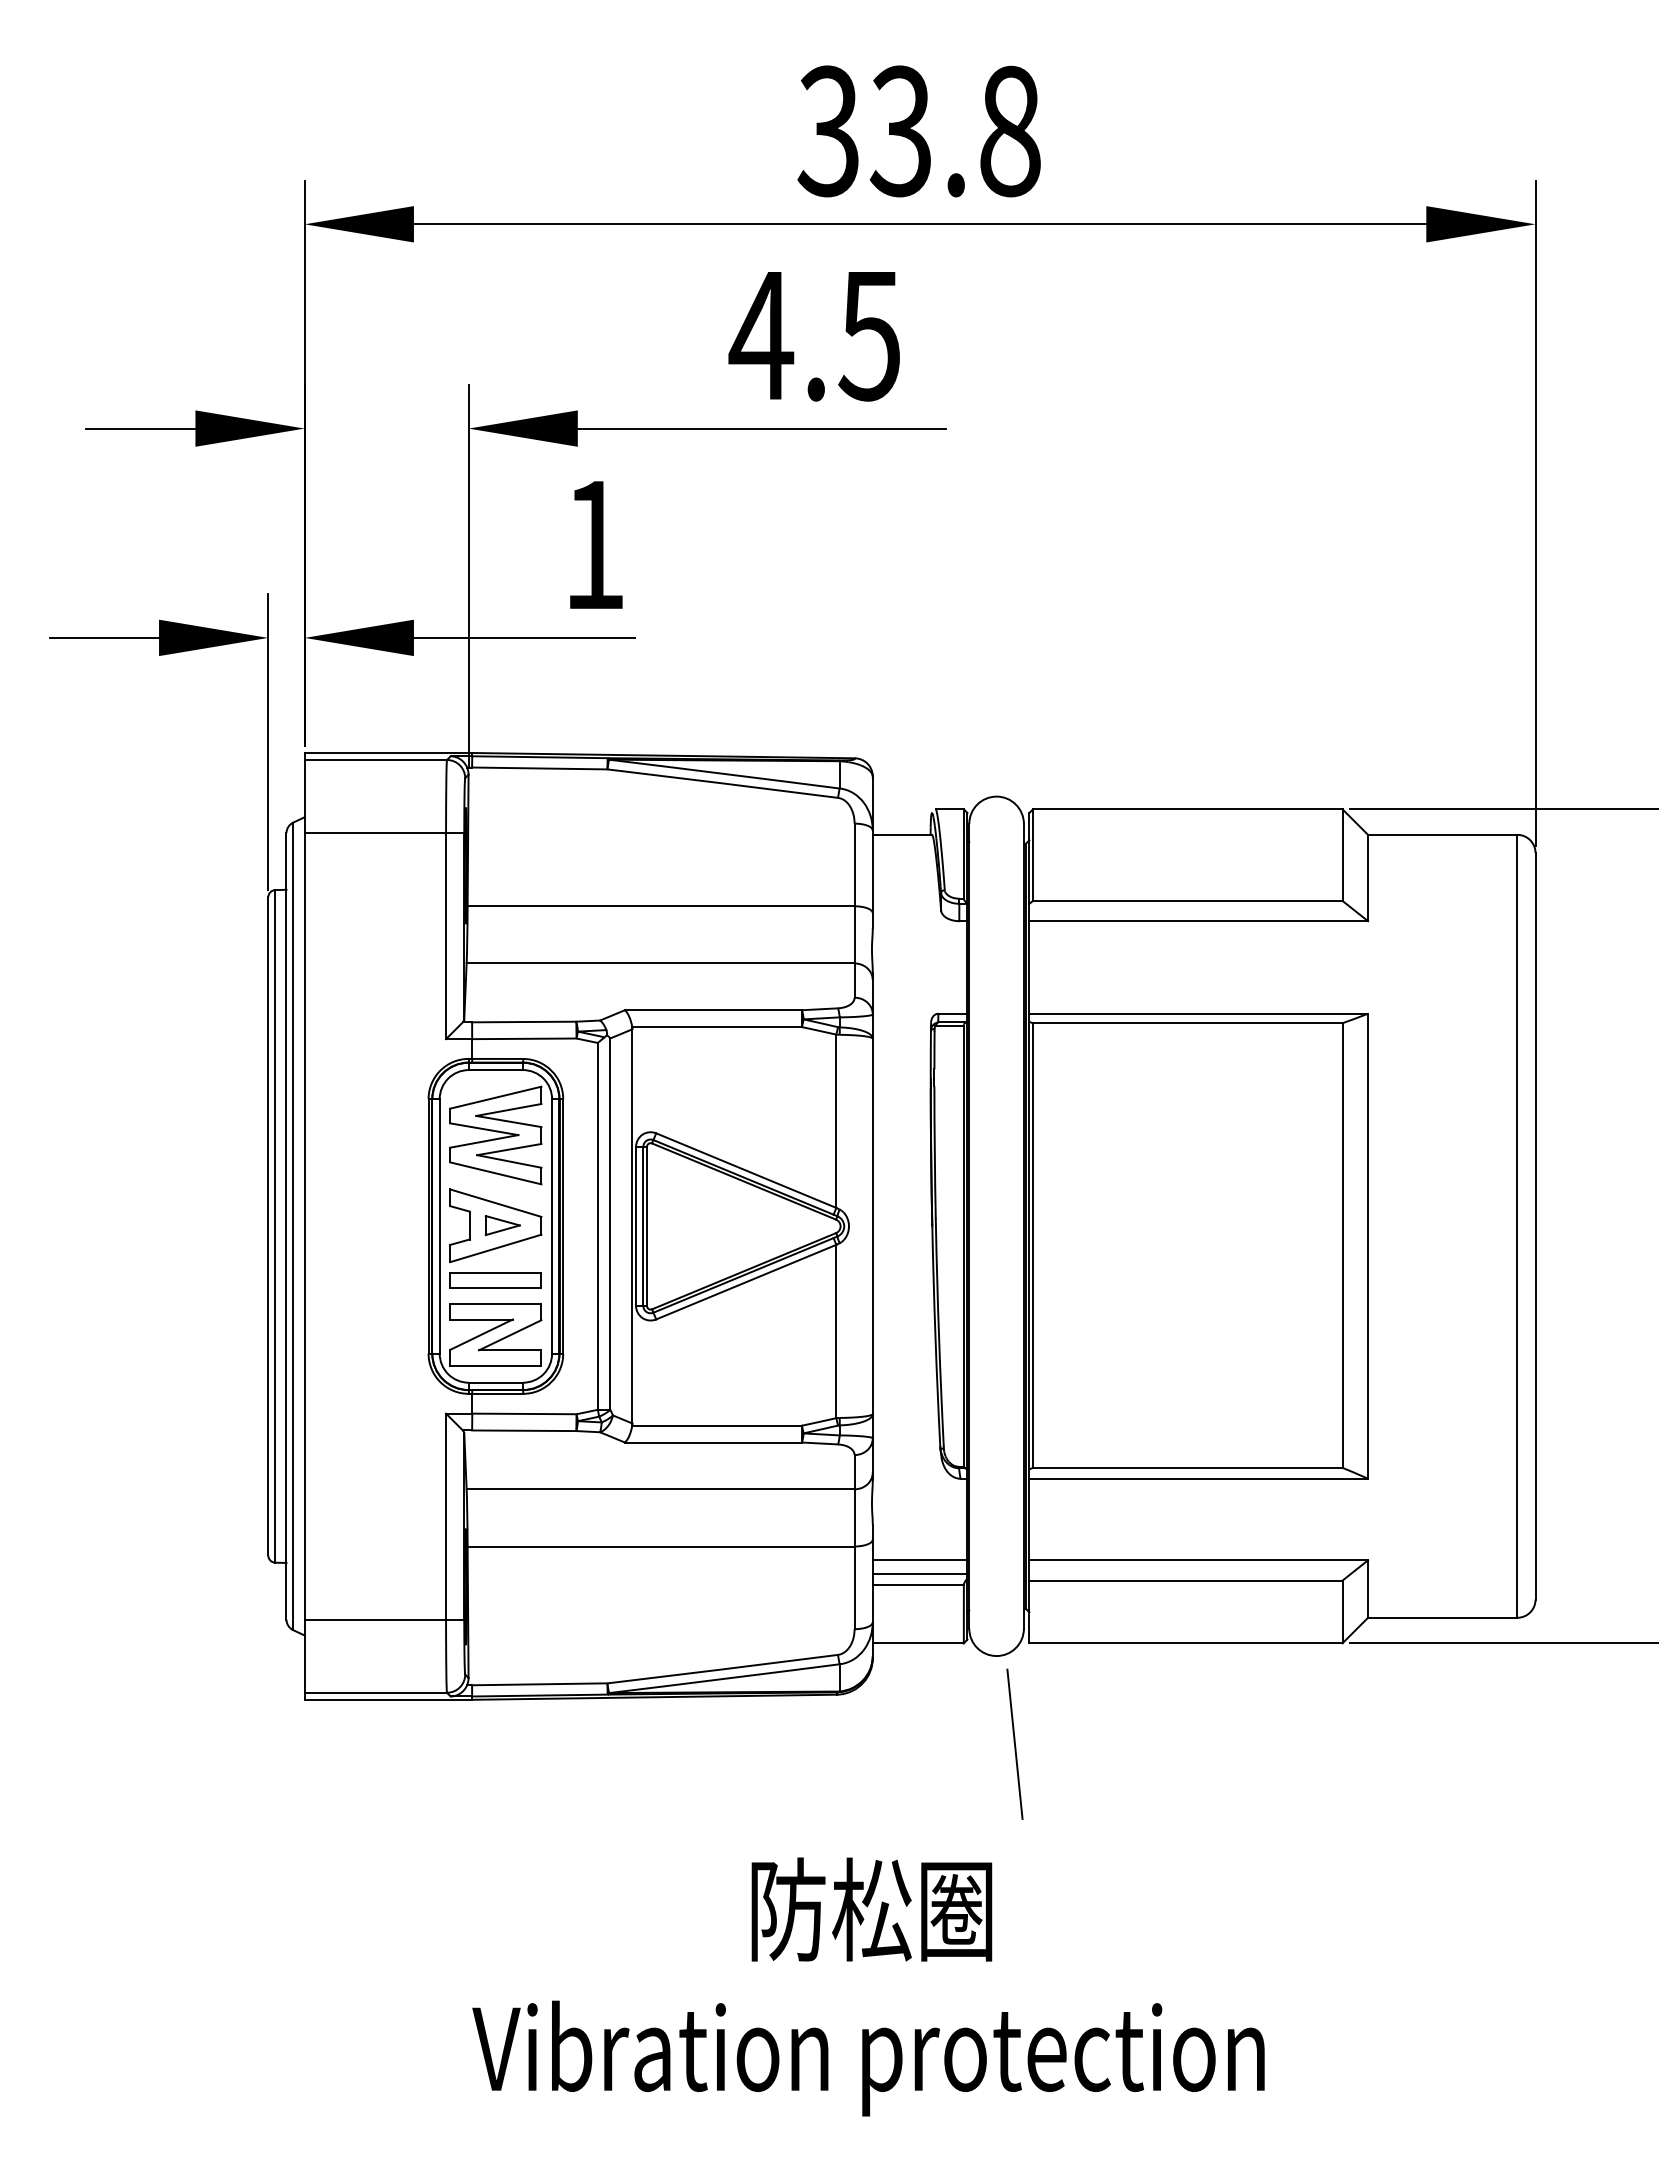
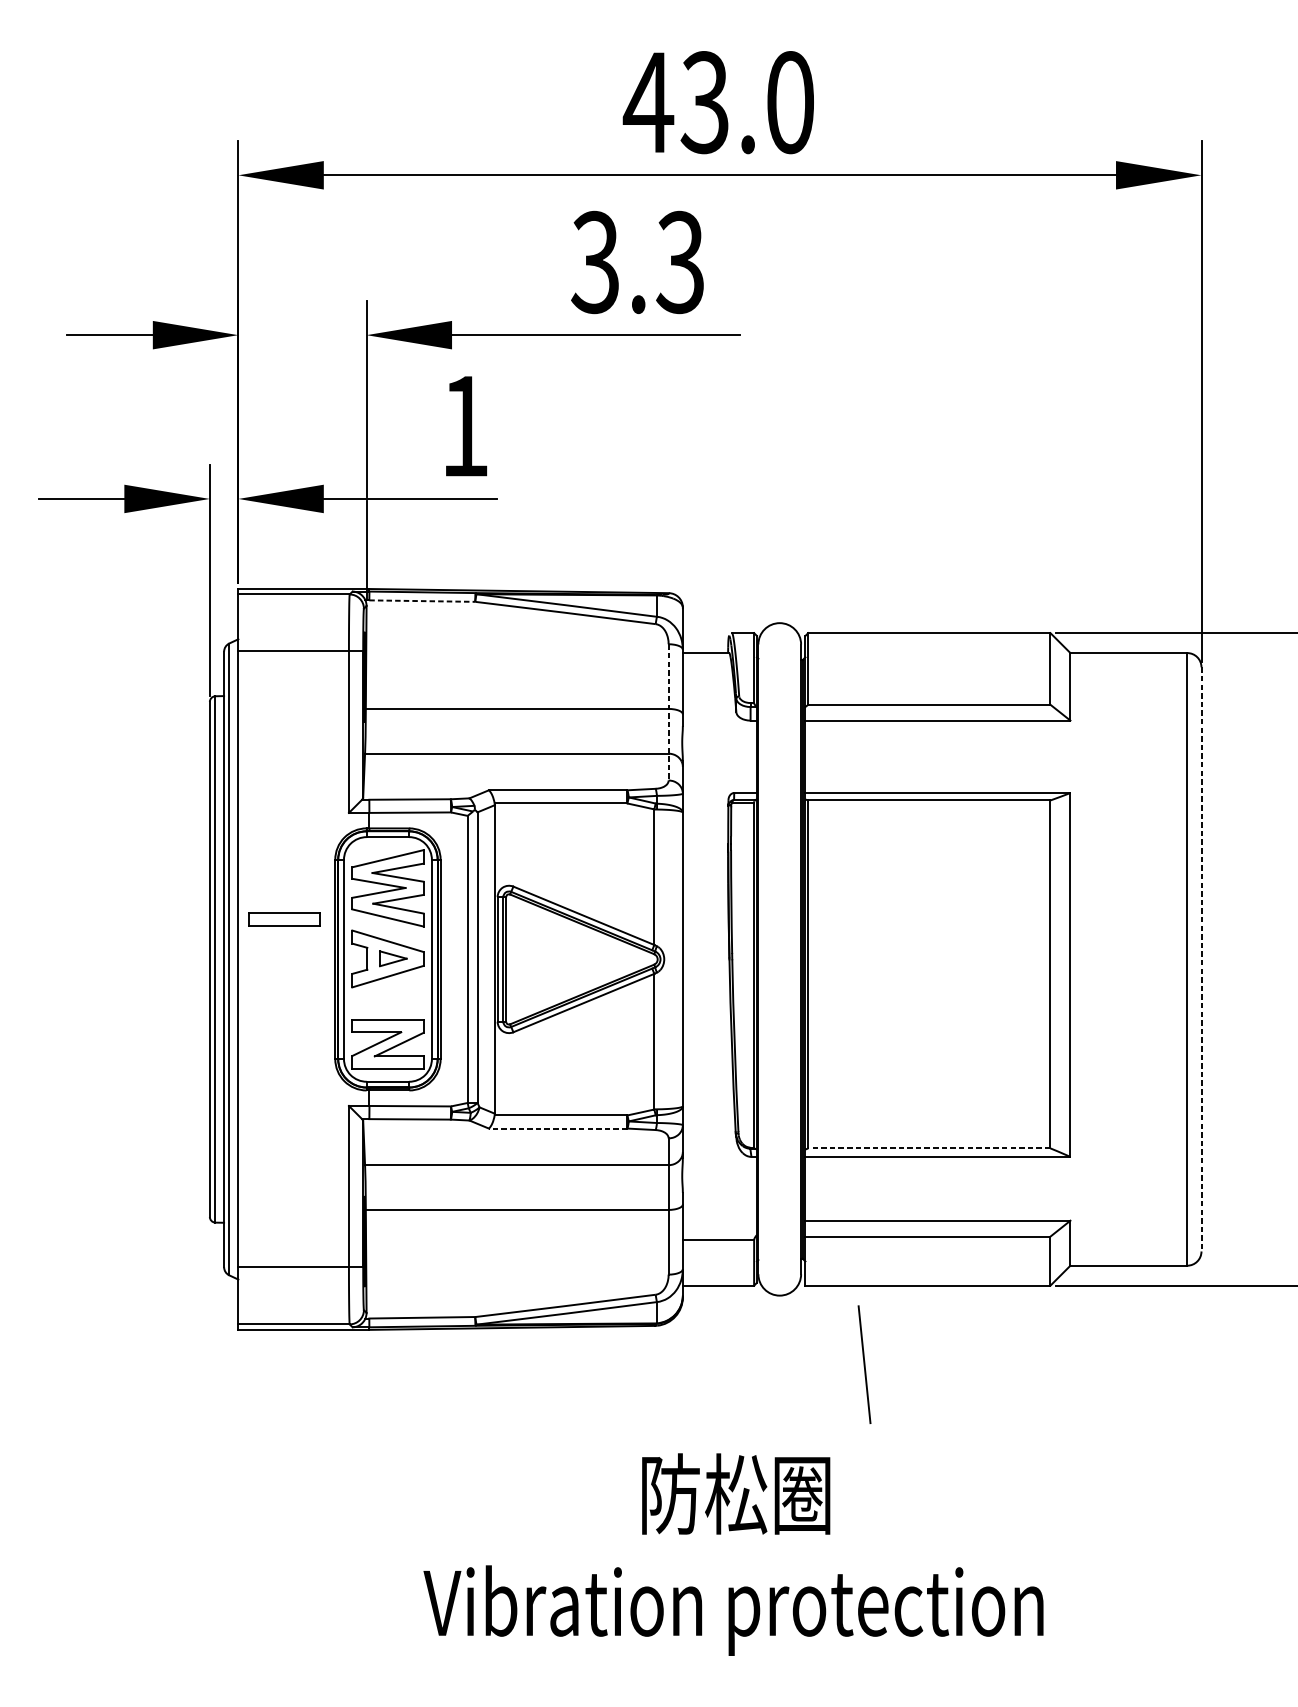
text: (918, 131) -> (718, 102), 33.8 -> 43.0
text: (813, 335) -> (636, 262), 4.5 -> 3.3
line: (539, 768) -> (422, 601), solid -> dashed
line: (854, 911) -> (668, 713), solid -> dashed
line: (1535, 1226) -> (1201, 959), solid -> dashed
part: (495, 1280) -> (284, 919), moved
line: (713, 1442) -> (558, 1128), solid -> dashed
line: (1187, 1467) -> (929, 1148), solid -> dashed
line: (919, 1560) -> (719, 1220), removed
line: (919, 1574) -> (719, 1231), removed
line: (1014, 1743) -> (864, 1364), moved
text: (868, 1986) -> (733, 1554), moved

